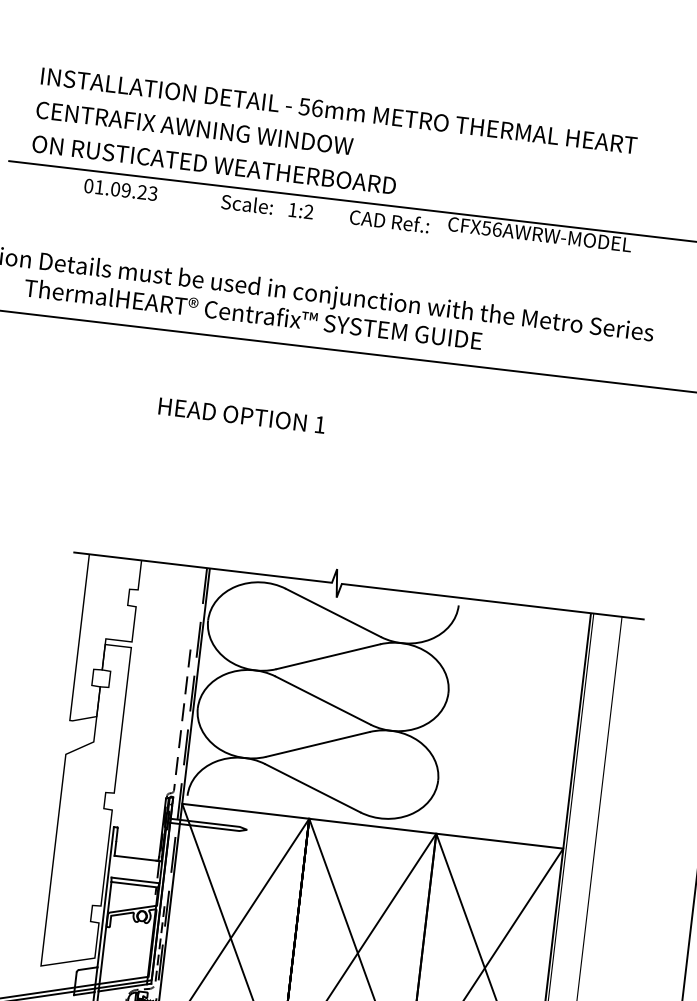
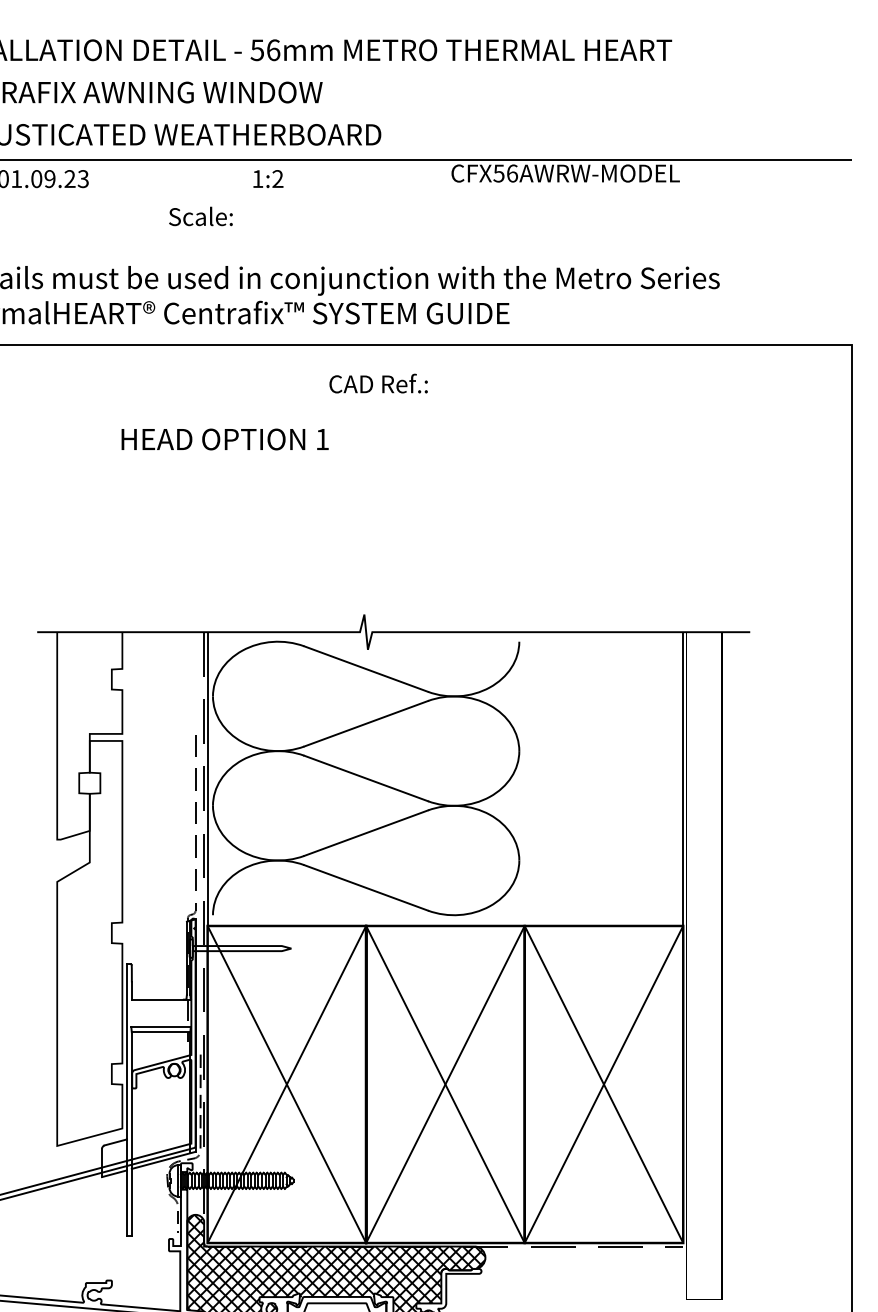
text: (246, 204) -> (200, 216), moved
text: (389, 220) -> (378, 383), moved

